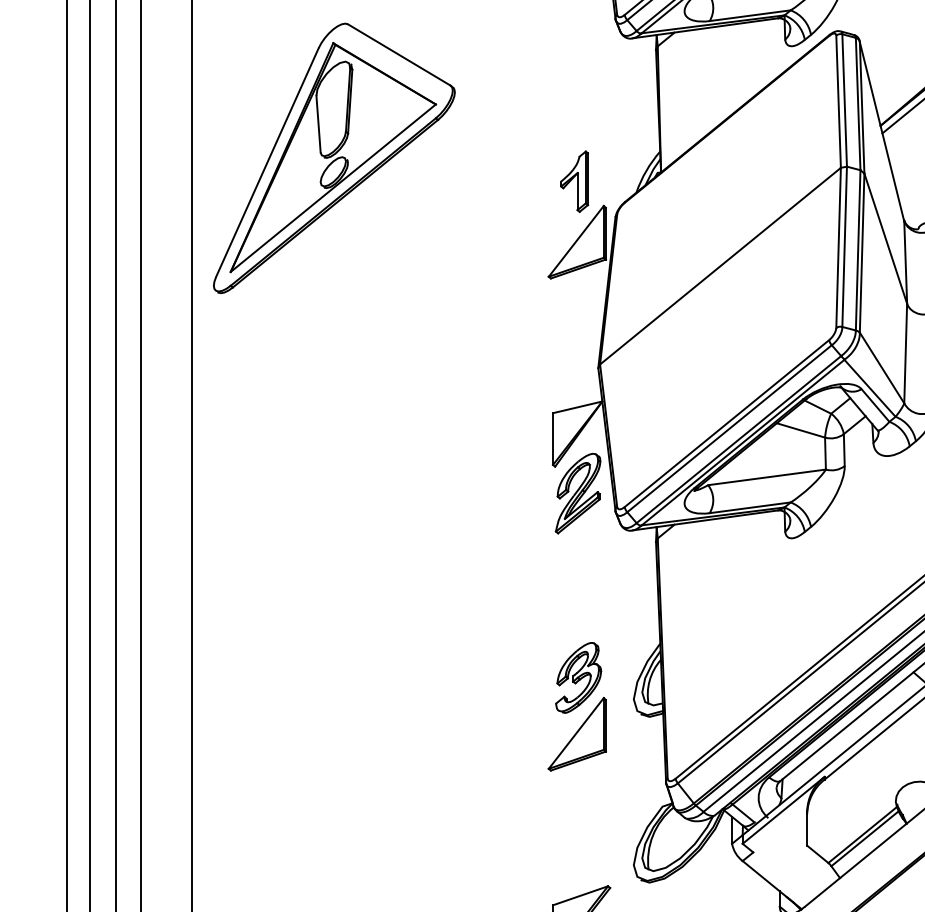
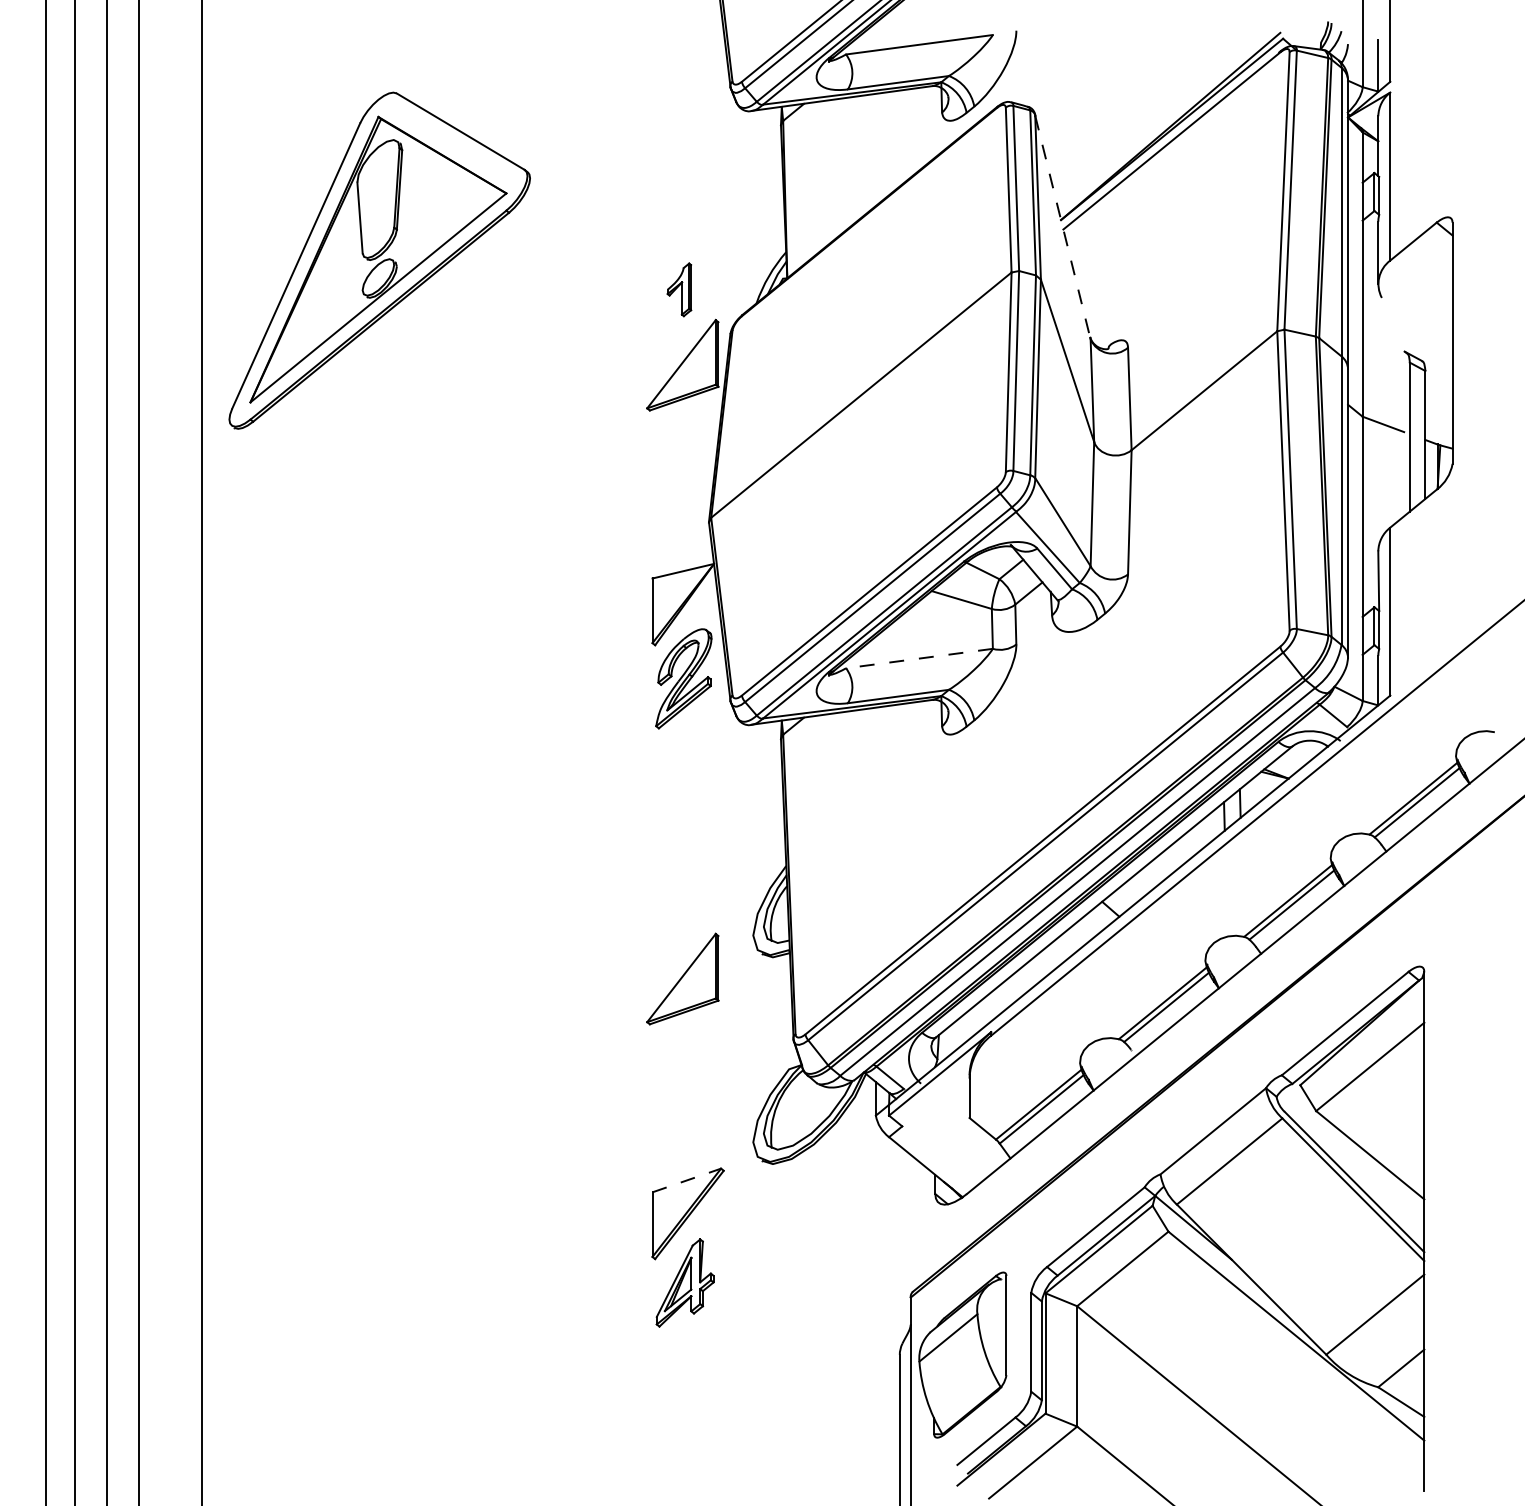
line: (882, 132) -> (1063, 228), solid -> dashed
part: (574, 181) -> (679, 289), size x0.7
line: (766, 477) -> (918, 658), solid -> dashed
part: (578, 677) -> (684, 908), removed
line: (581, 895) -> (687, 1180), solid -> dashed

